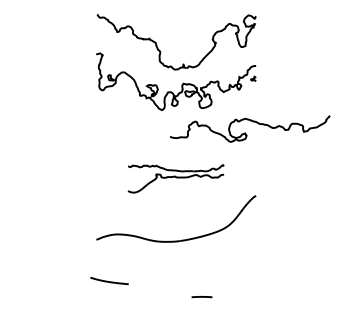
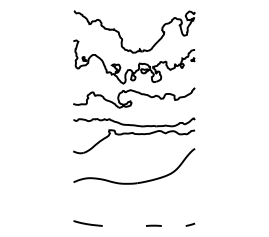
part: (249, 128) -> (133, 97), moved
part: (175, 178) -> (133, 135), size x1.67
line: (109, 281) -> (88, 223), moved
line: (249, 295) -> (190, 224), added

